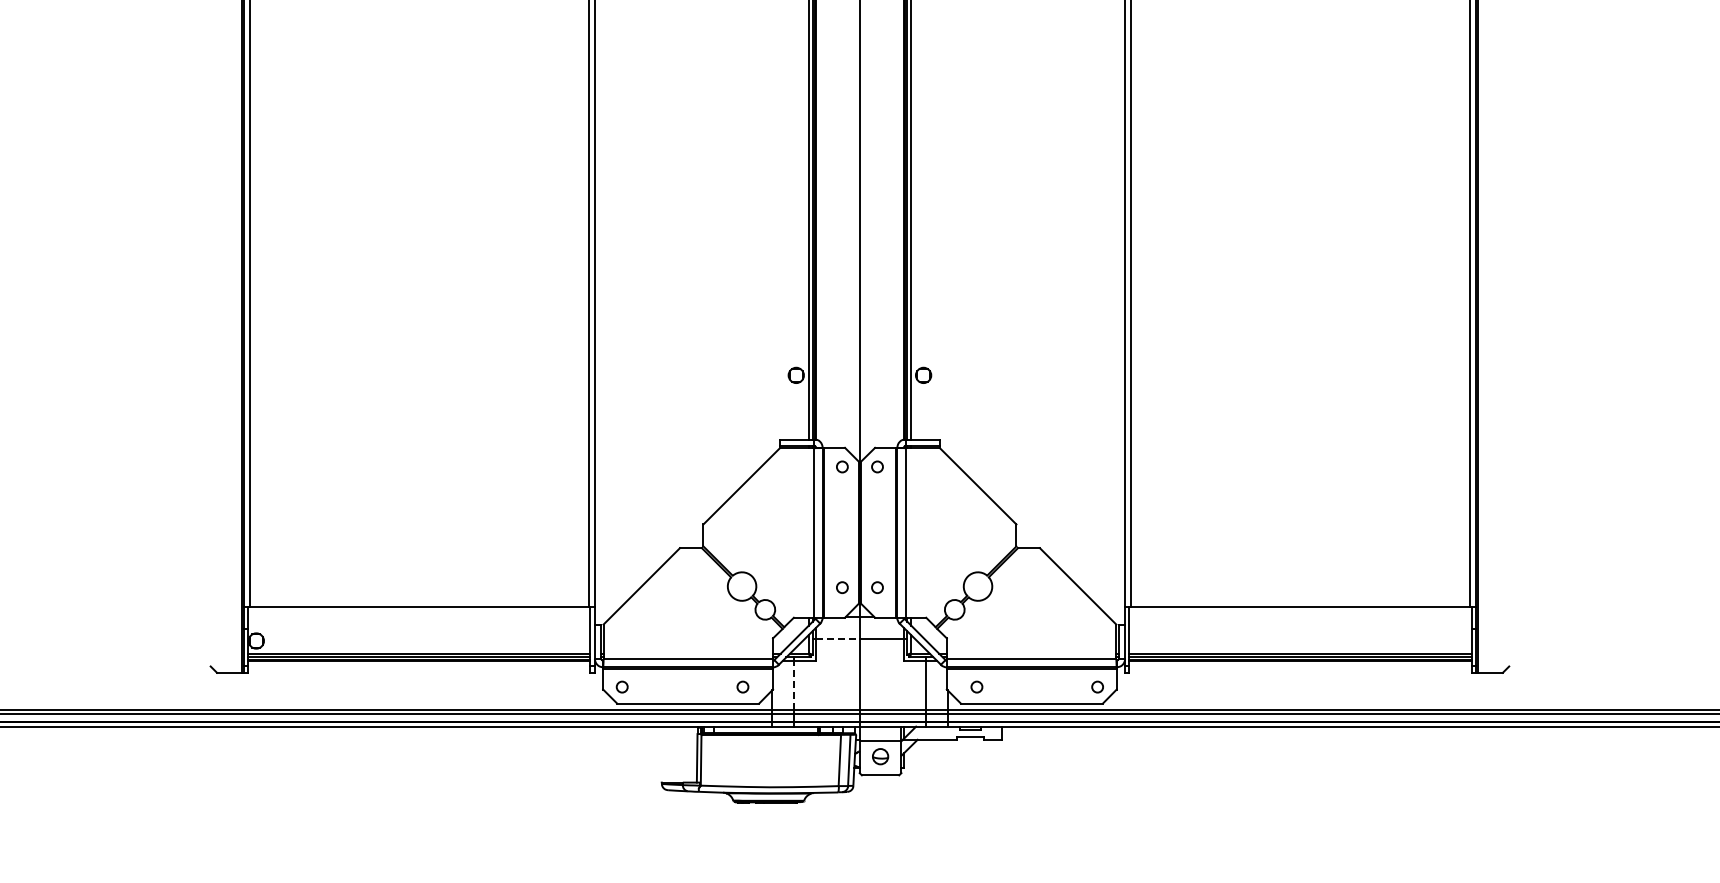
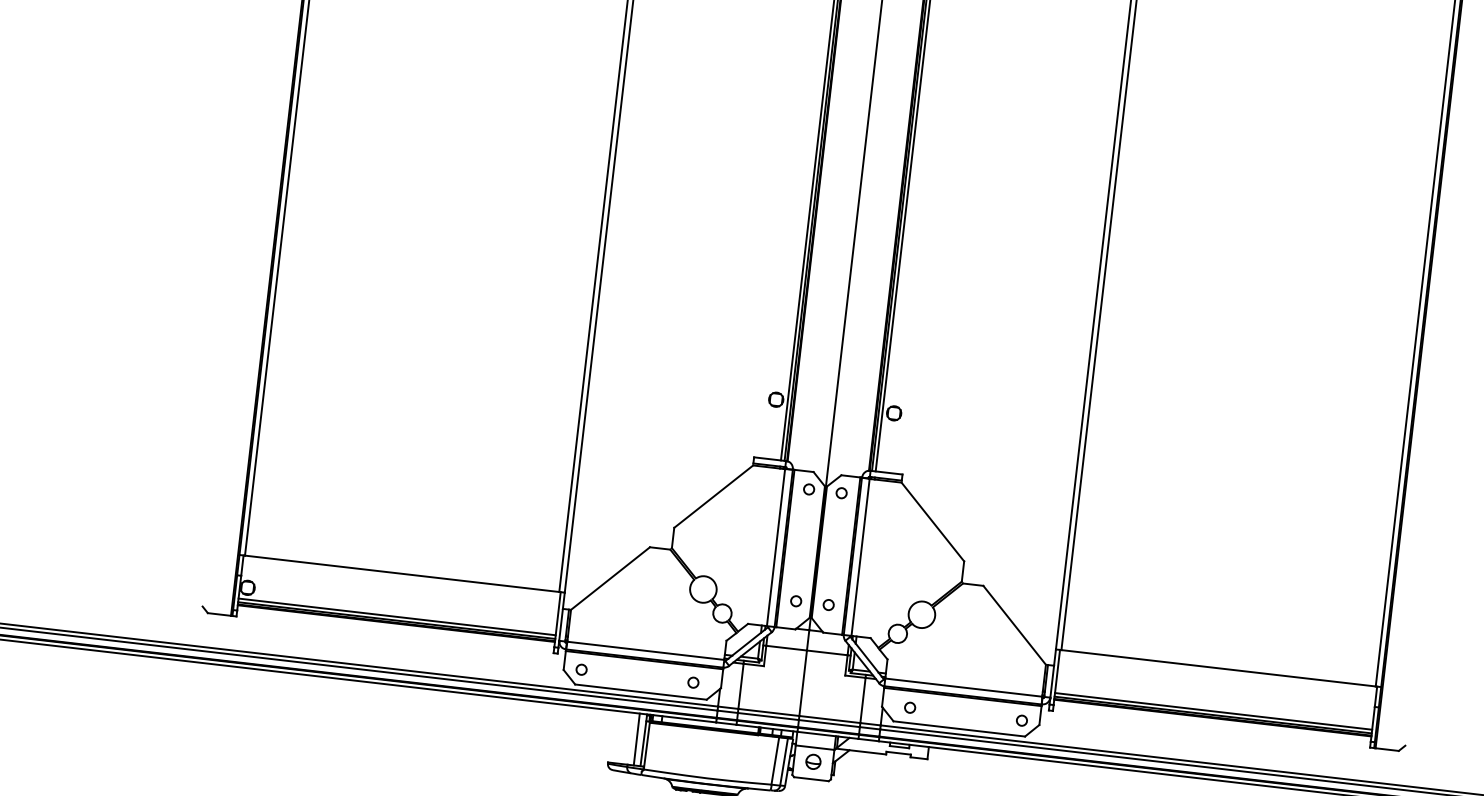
line: (838, 638) -> (787, 647), dashed -> solid
line: (794, 684) -> (741, 685), dashed -> solid
line: (689, 754) -> (636, 739), added

